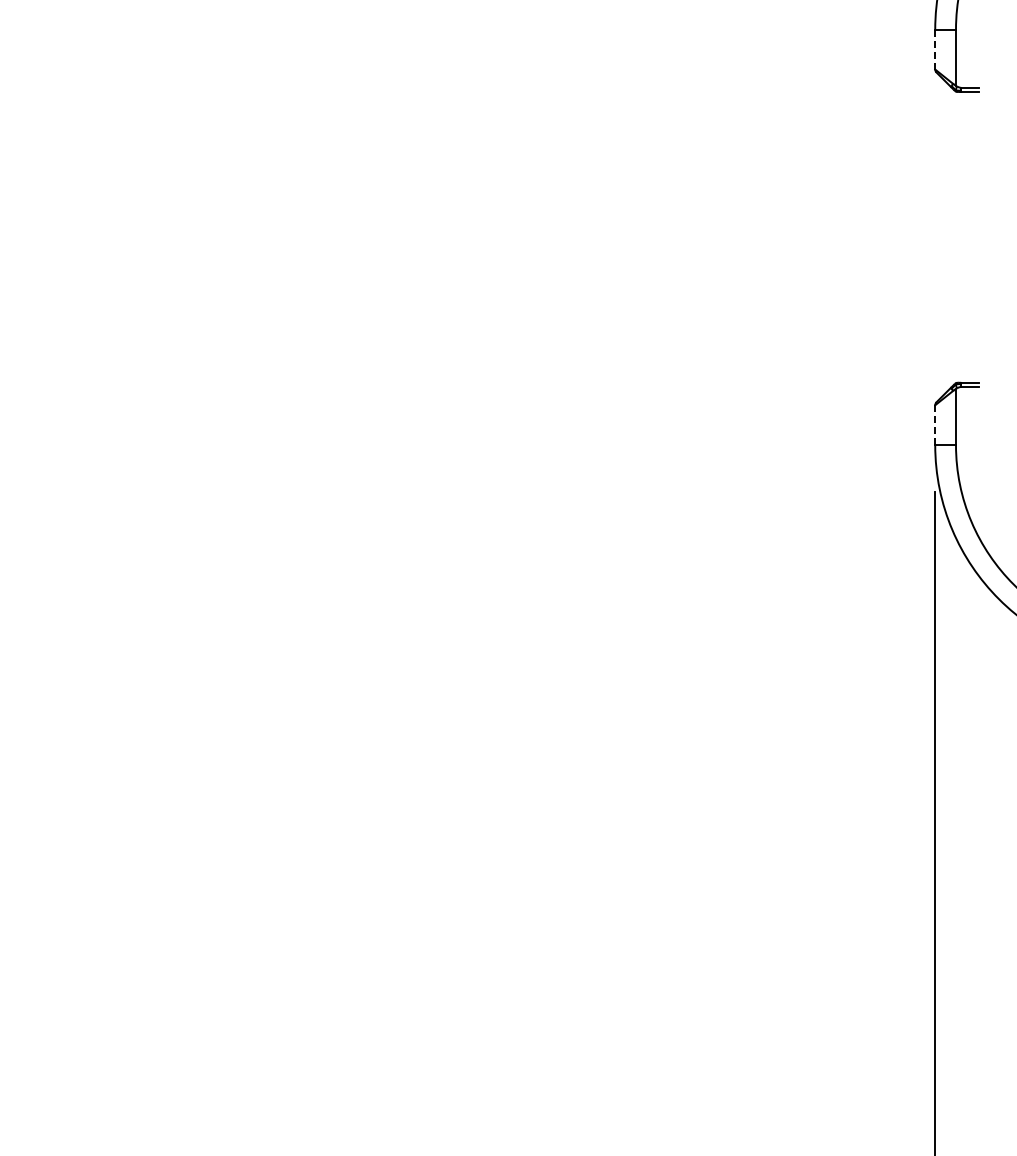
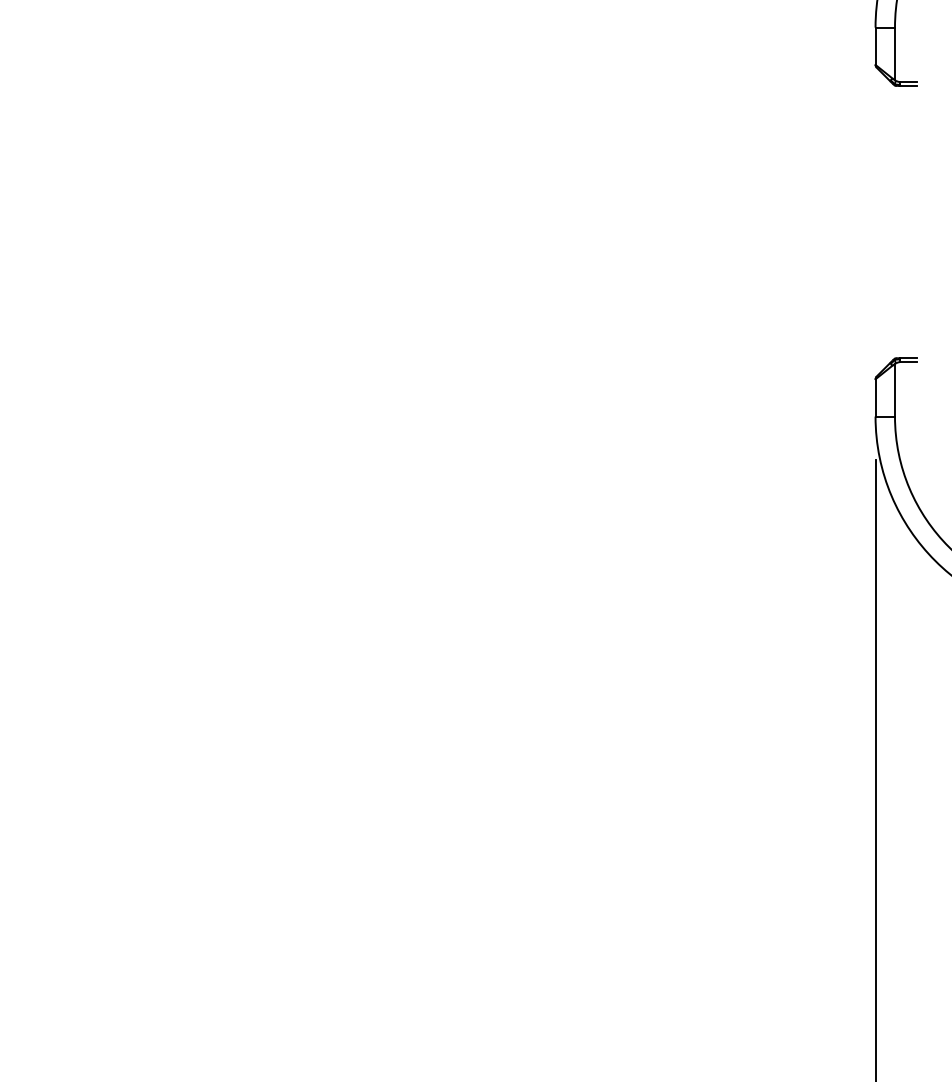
line: (935, 49) -> (875, 46), dashed -> solid
line: (935, 425) -> (875, 398), dashed -> solid

